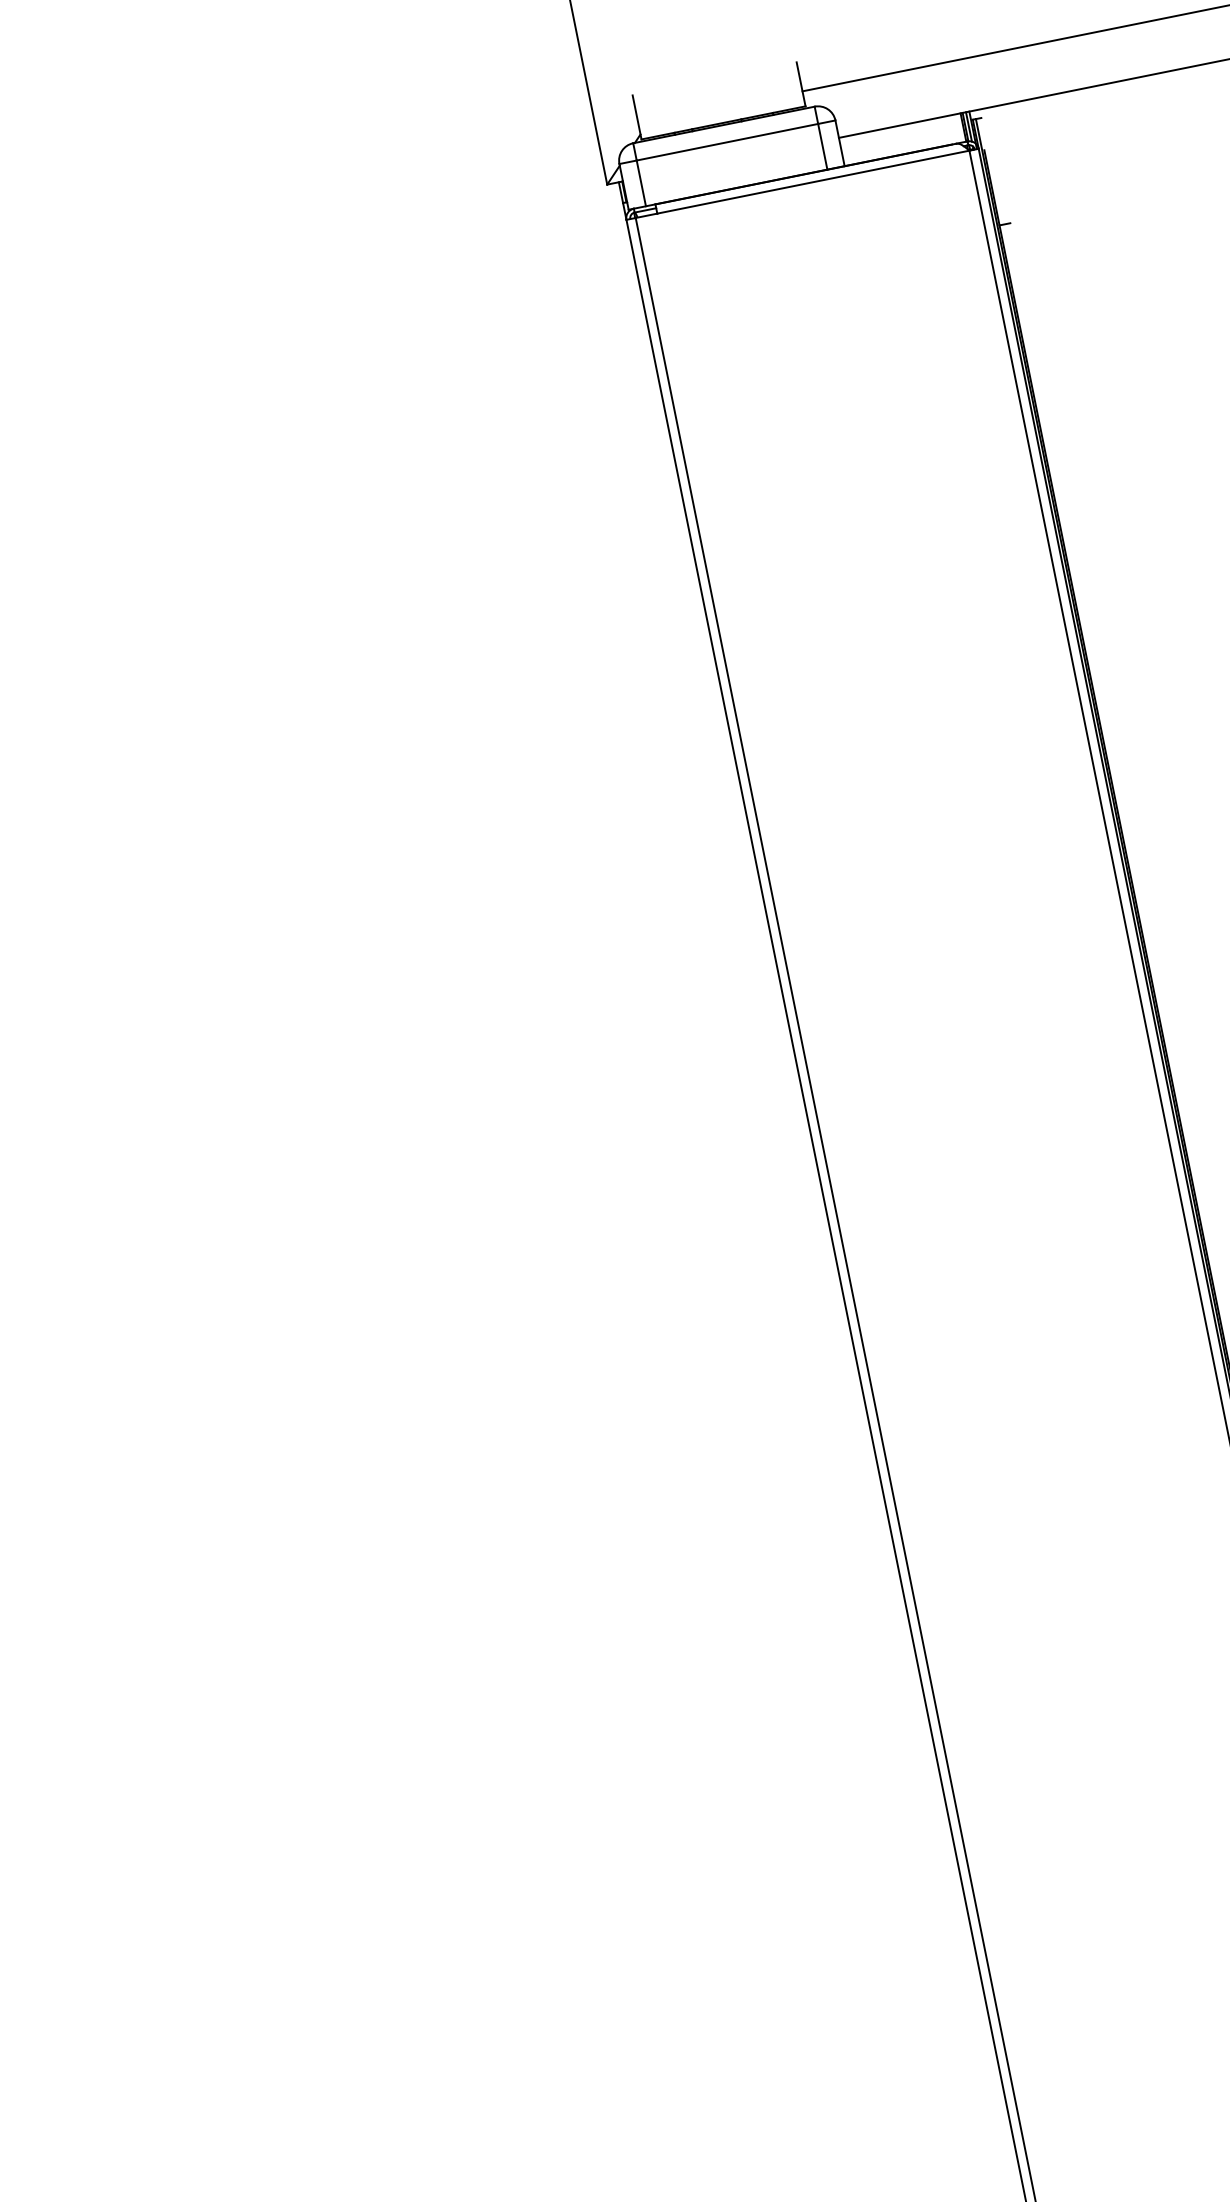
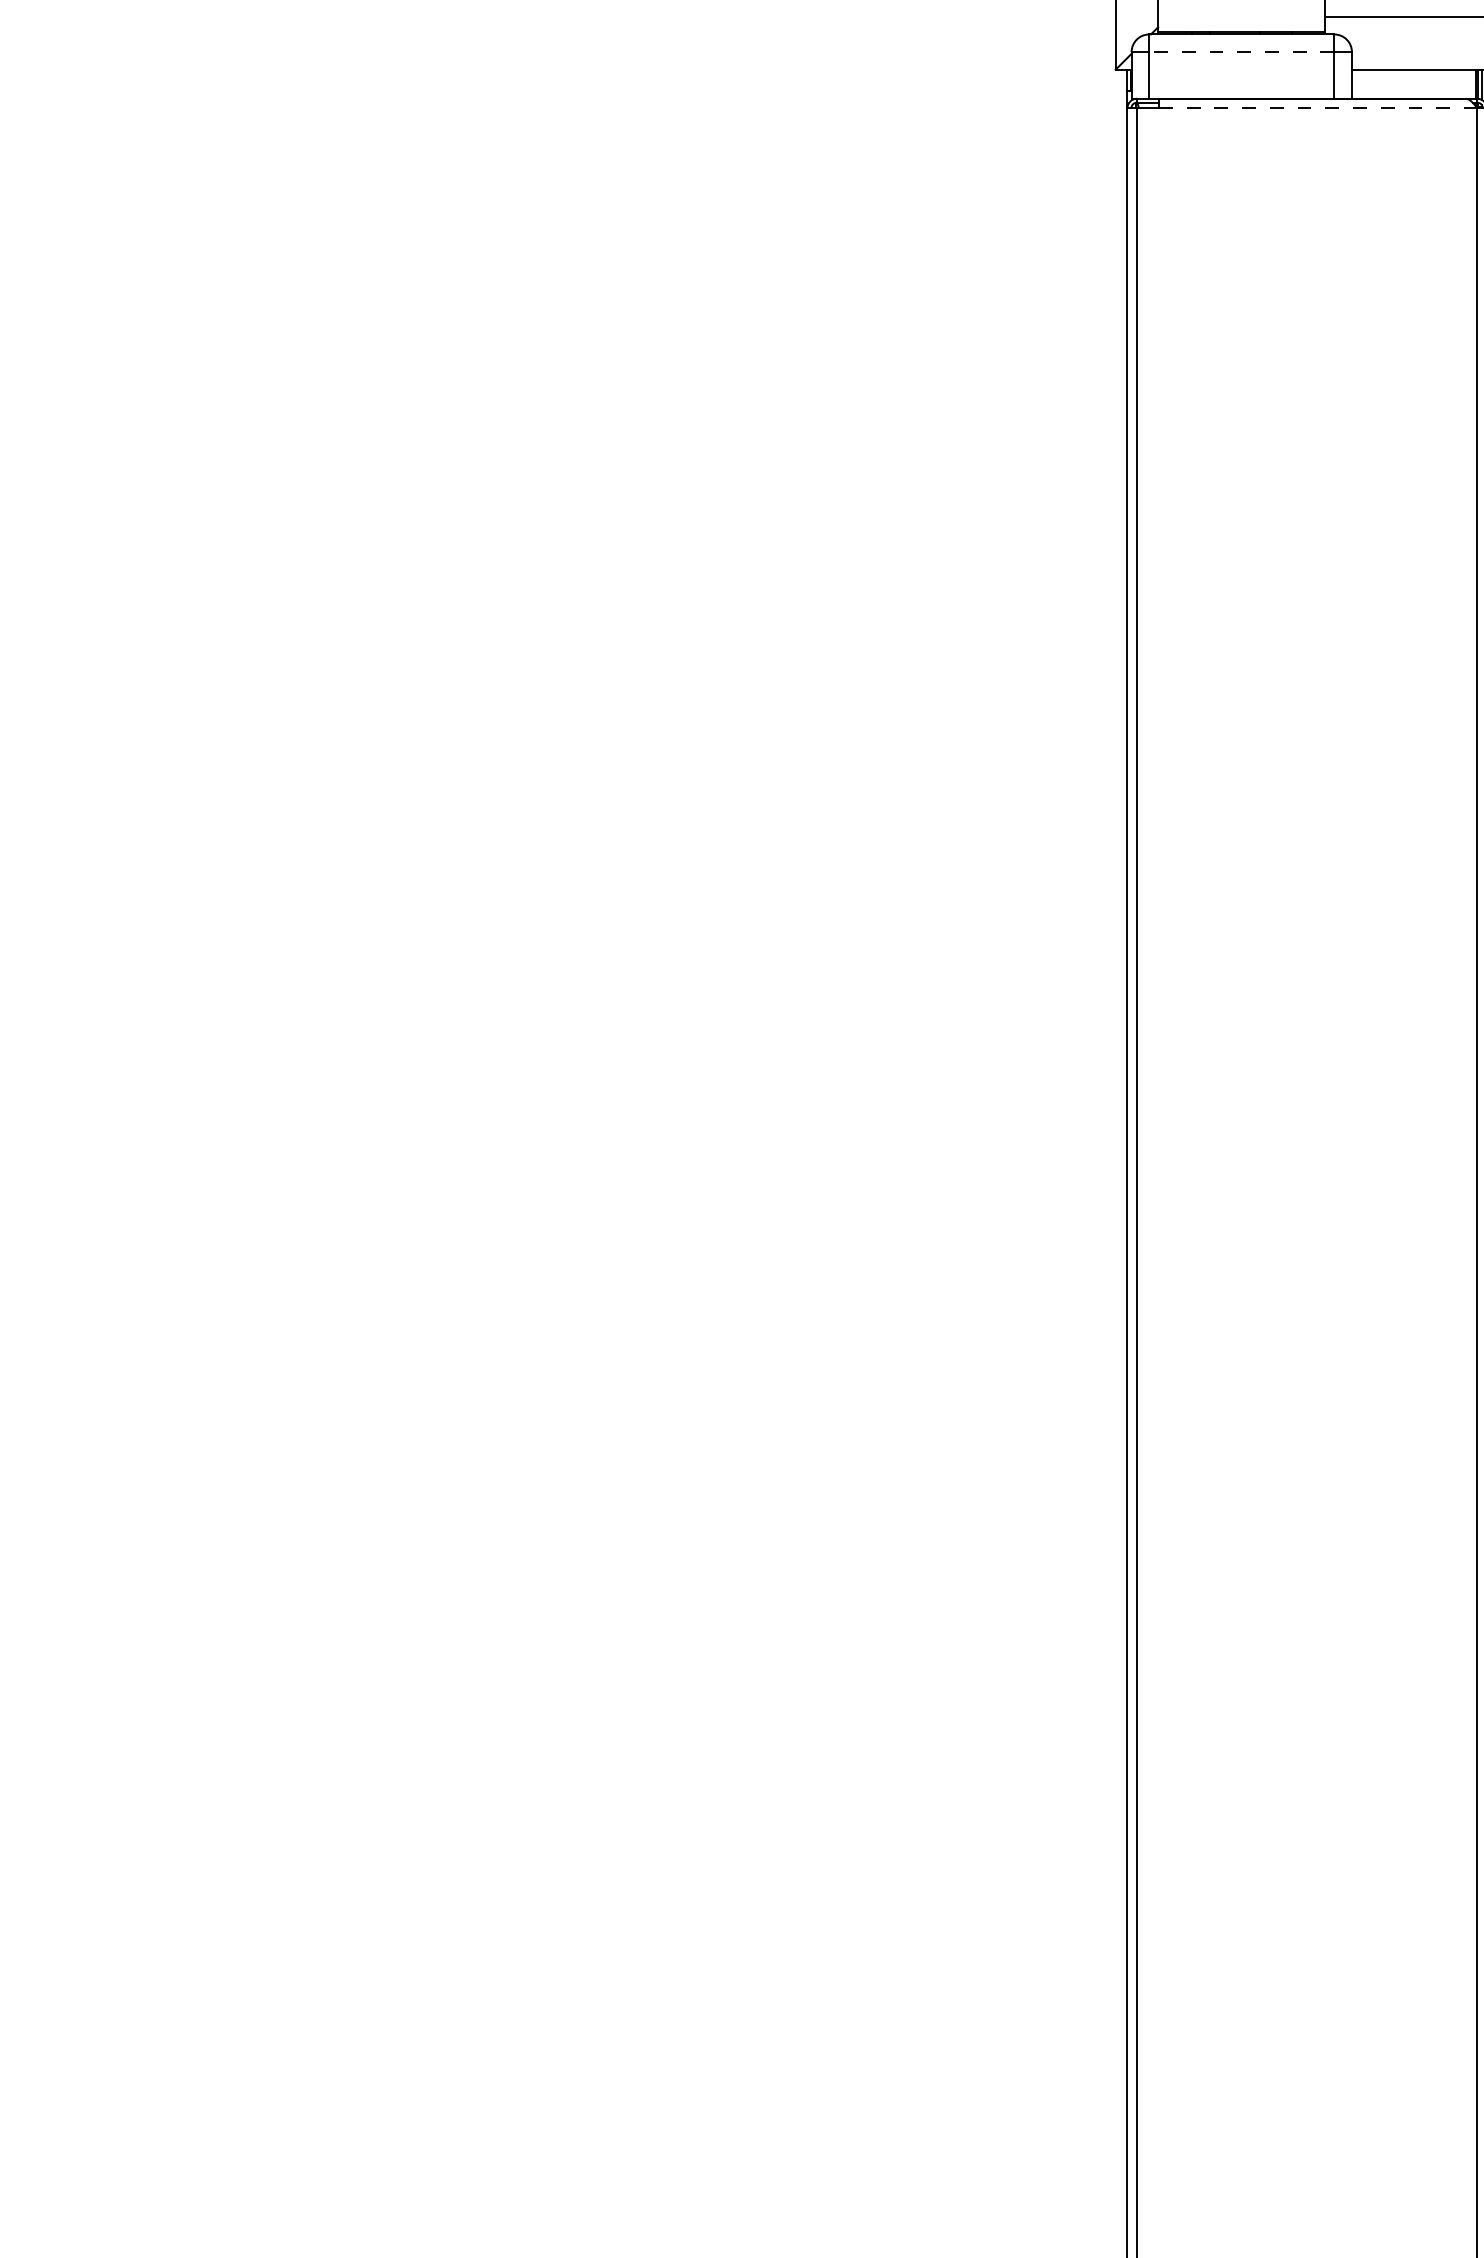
line: (727, 142) -> (1241, 52), solid -> dashed
line: (813, 182) -> (1318, 108), solid -> dashed

